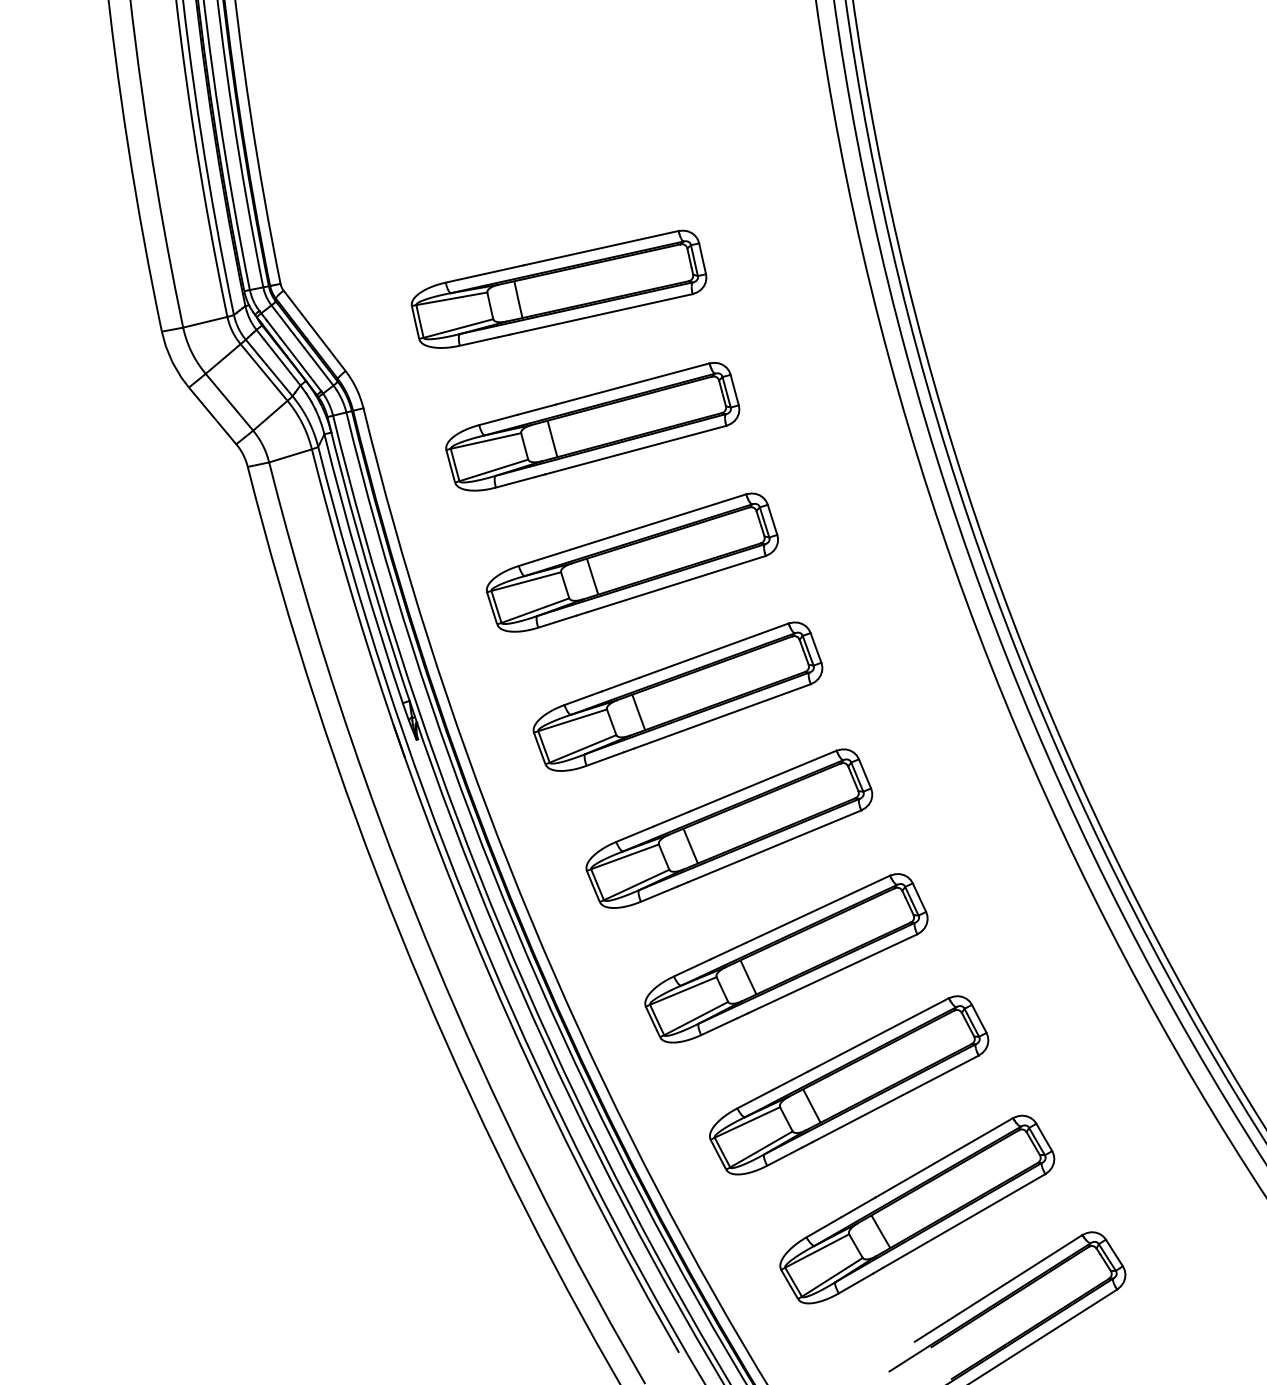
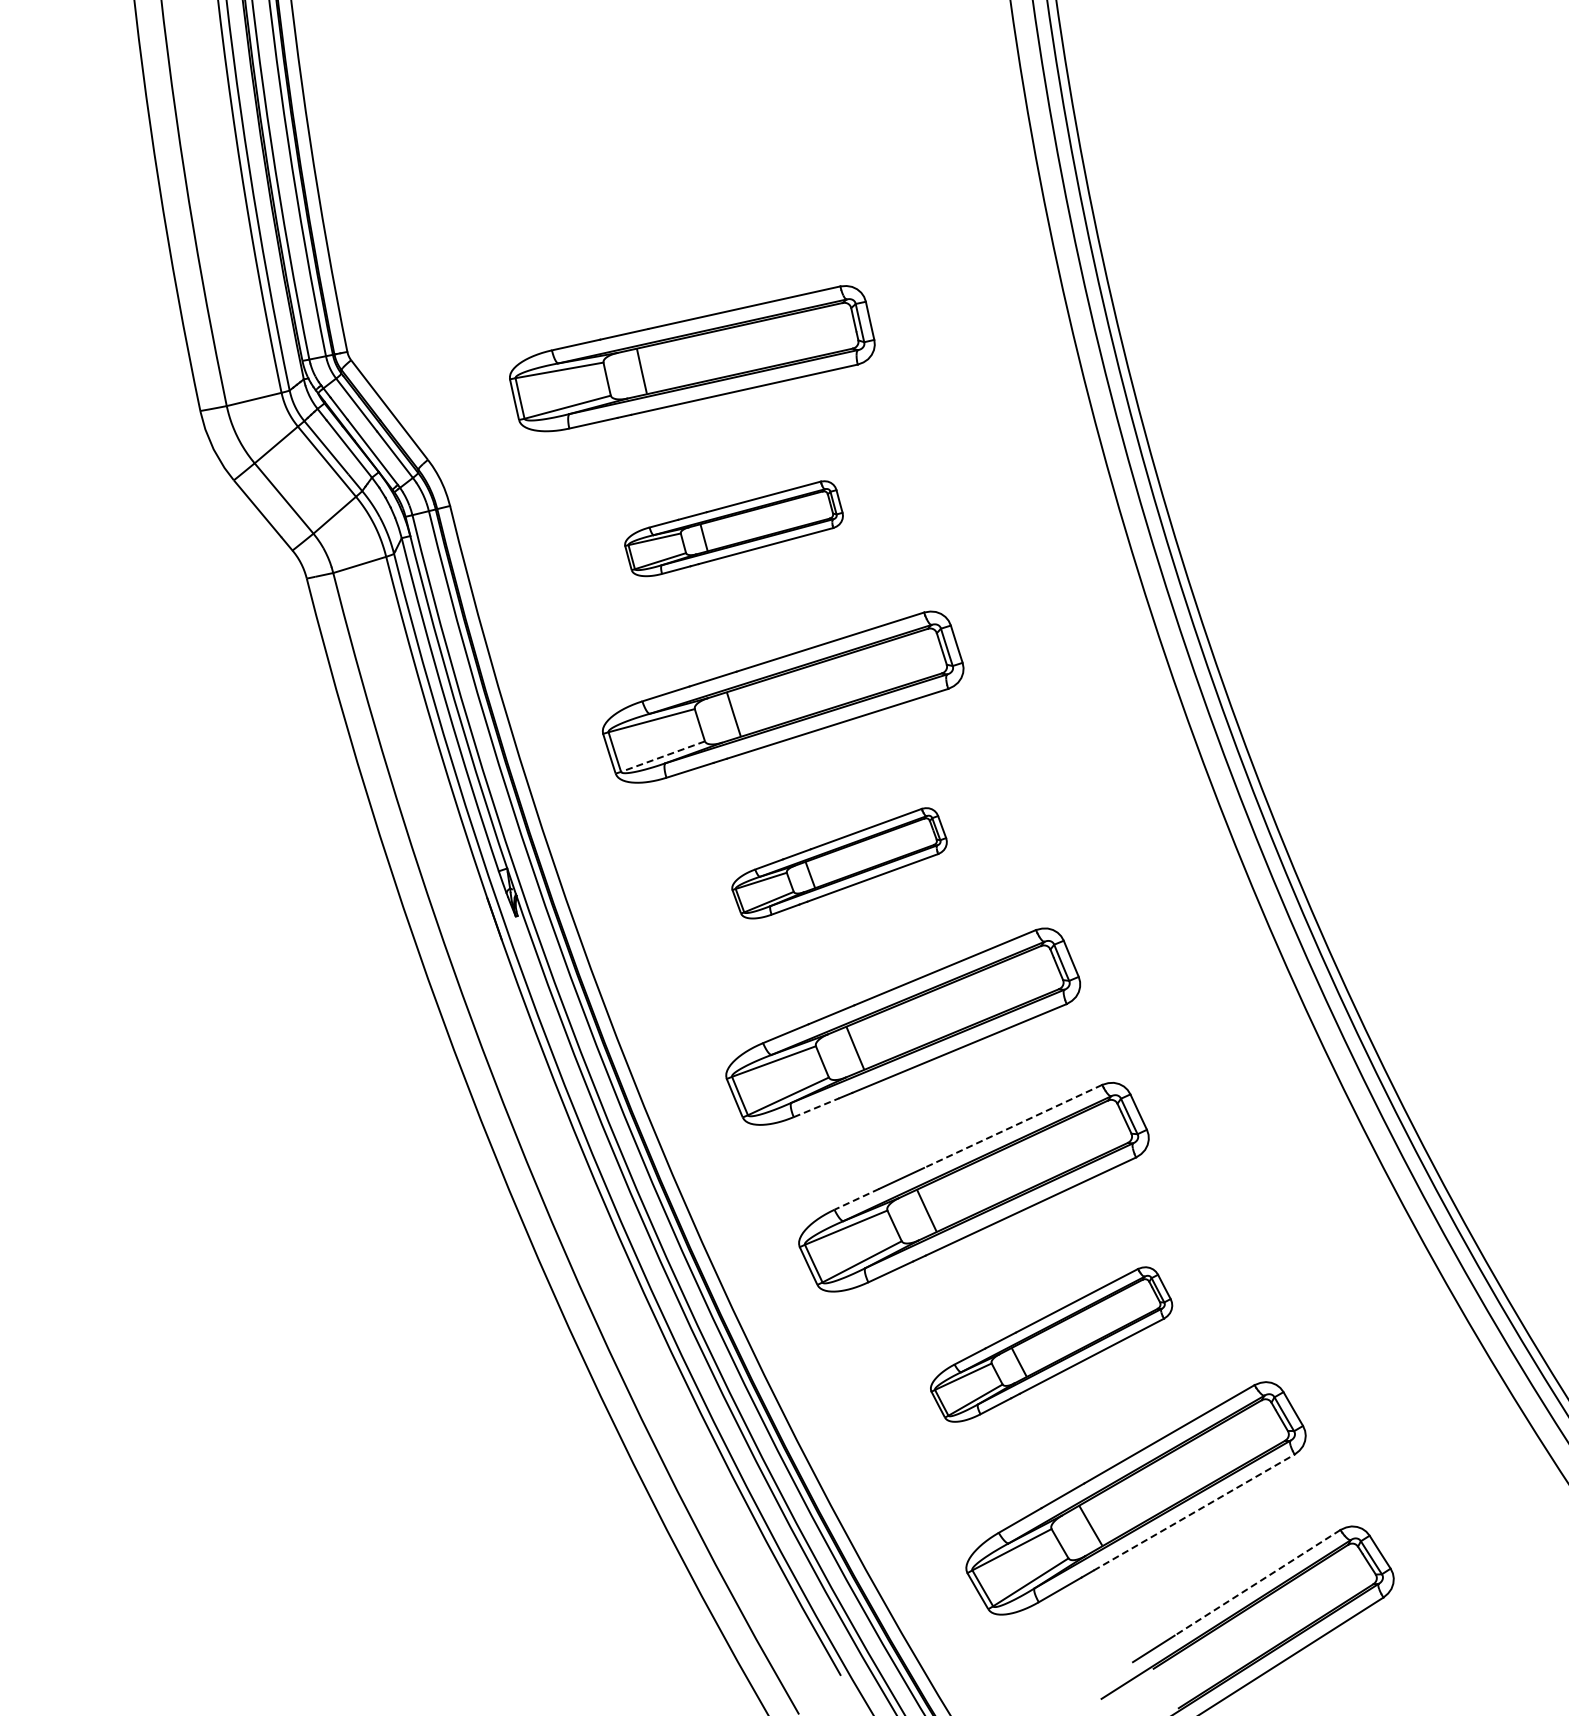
part: (592, 426) -> (733, 528), size x0.6
line: (535, 610) -> (663, 756), solid -> dashed
part: (677, 696) -> (839, 863), size x0.6
line: (659, 893) -> (816, 1107), solid -> dashed
line: (817, 909) -> (1012, 1126), solid -> dashed
line: (691, 968) -> (856, 1199), solid -> dashed
part: (849, 1085) -> (1051, 1344), size x0.7
line: (964, 1220) -> (1194, 1512), solid -> dashed
line: (1015, 1278) -> (1257, 1583), solid -> dashed

